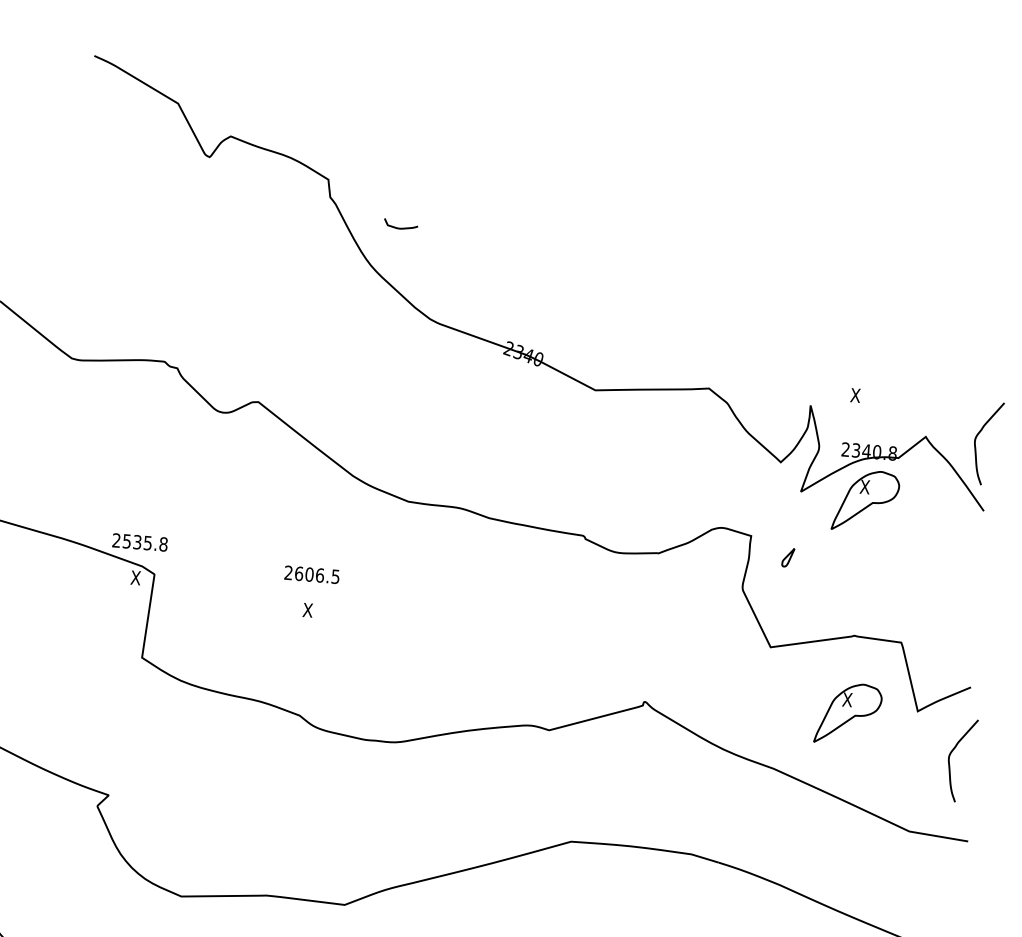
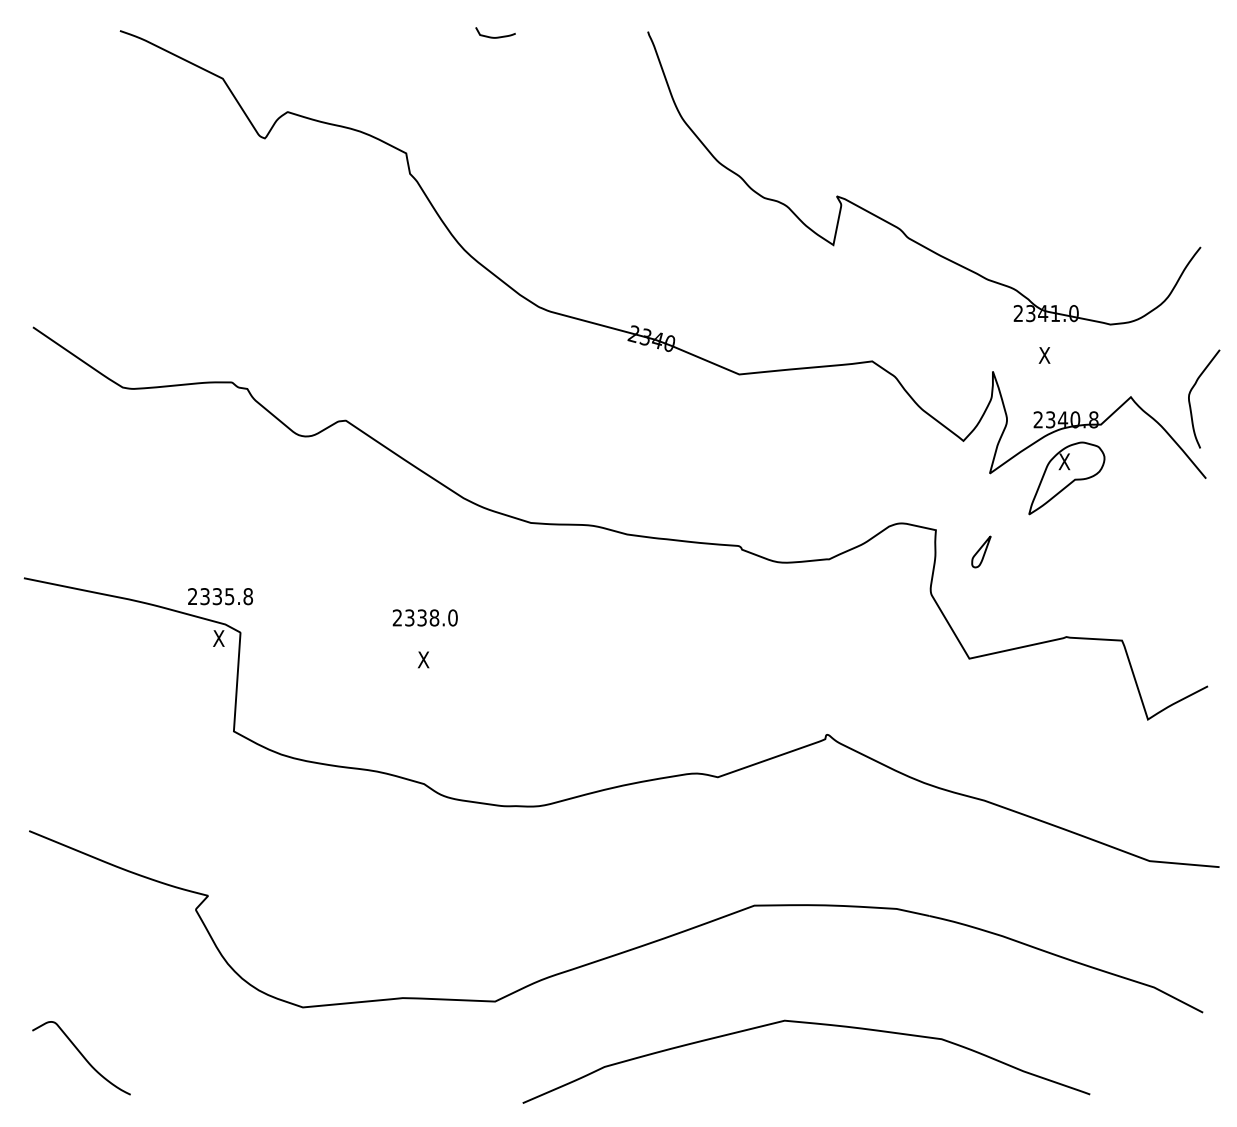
curve: (401, 227) -> (496, 36), moved
part: (741, 276) -> (899, 227), added
text: (126, 541) -> (204, 596), 2535.8 -> 2335.8
part: (788, 557) -> (981, 551), size x1.43
text: (317, 574) -> (431, 617), 2606.5 -> 2338.0
part: (848, 714) -> (1066, 729), removed
curve: (949, 761) -> (1190, 775), removed

